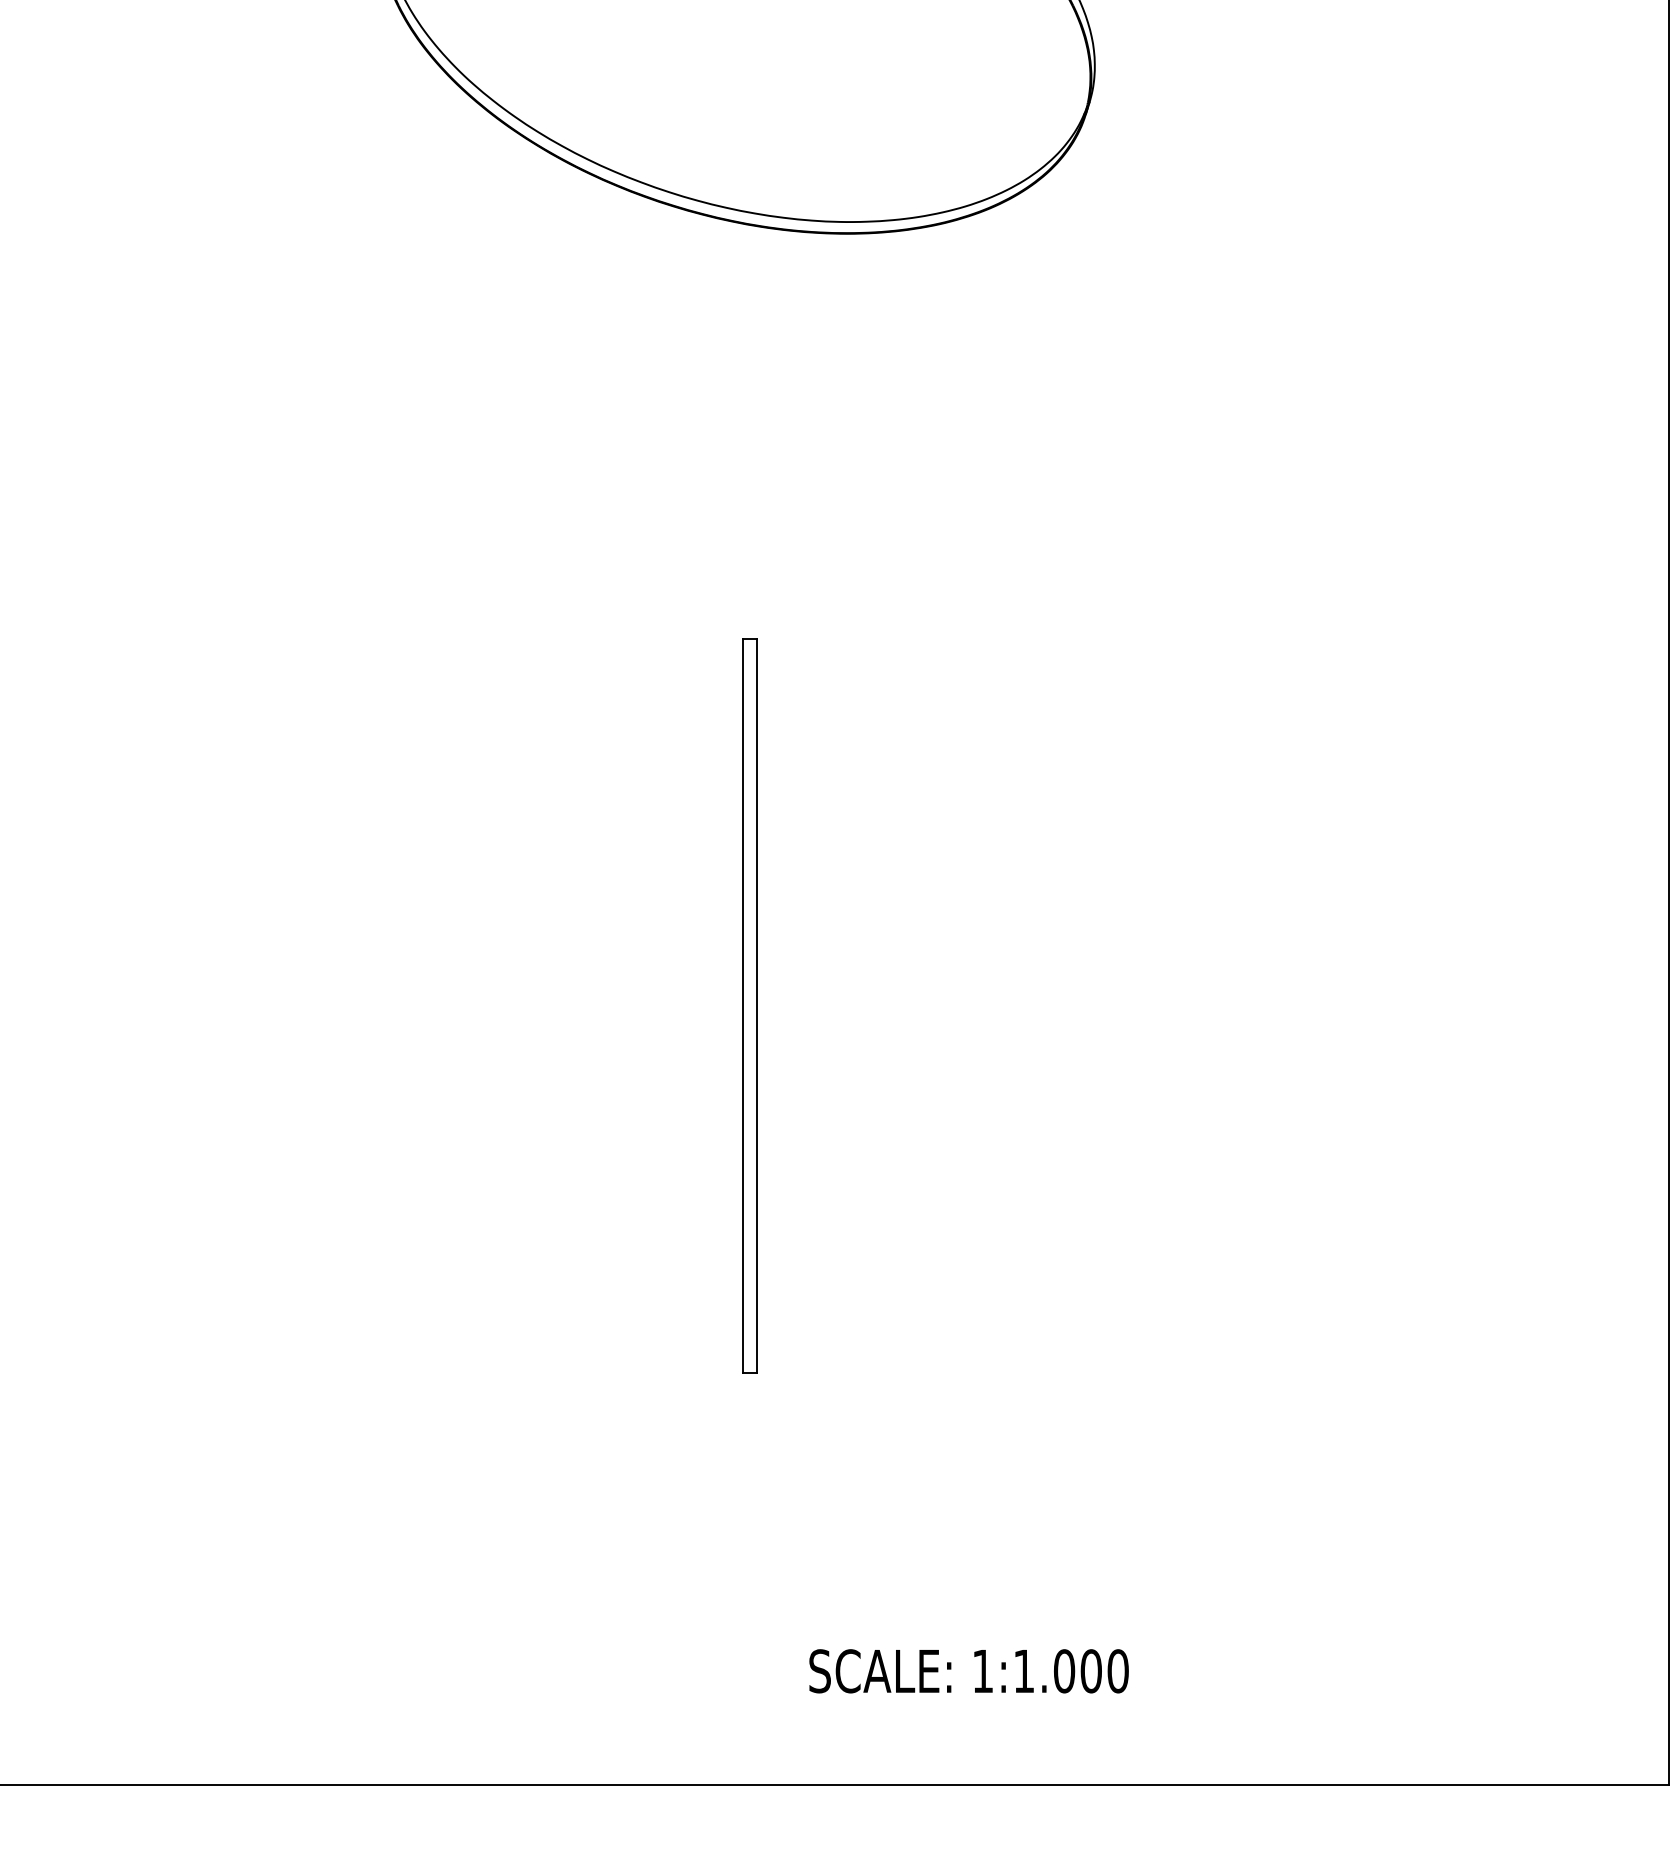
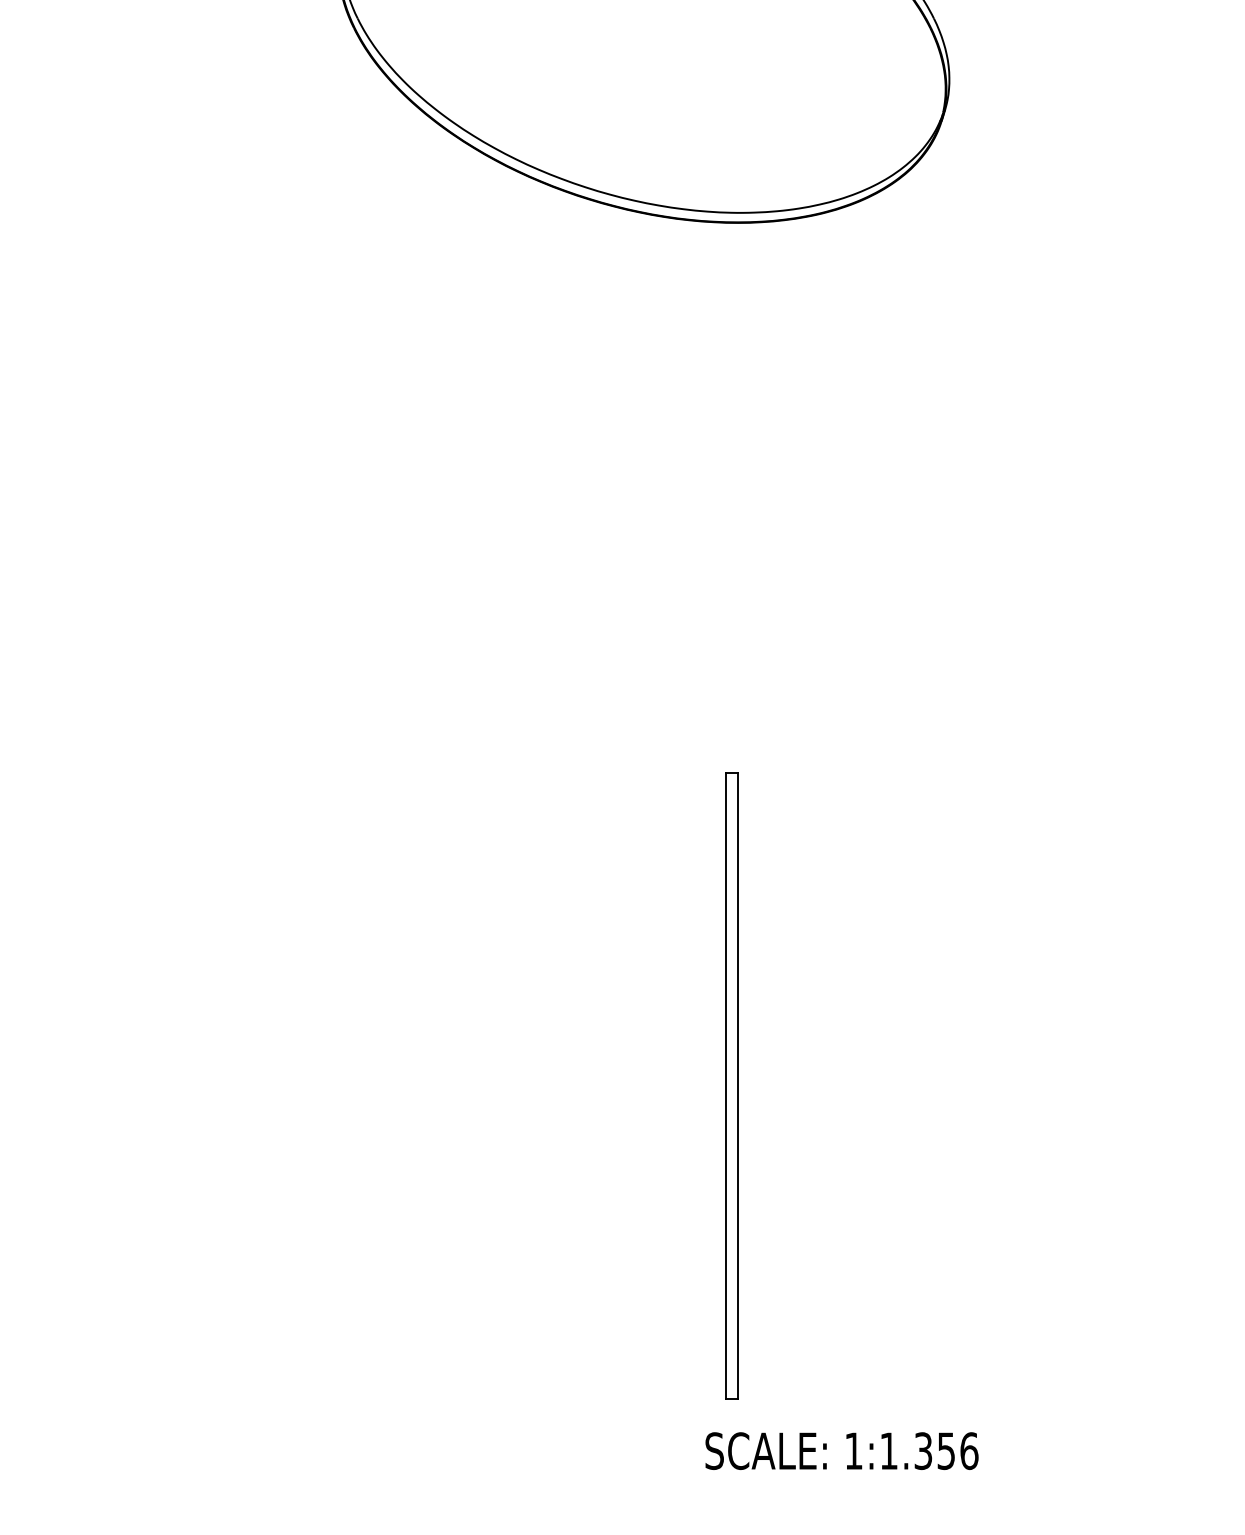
part: (749, 1005) -> (731, 1085), moved
text: (1091, 1671) -> (946, 1451), 1:1.000 -> 1:1.356

